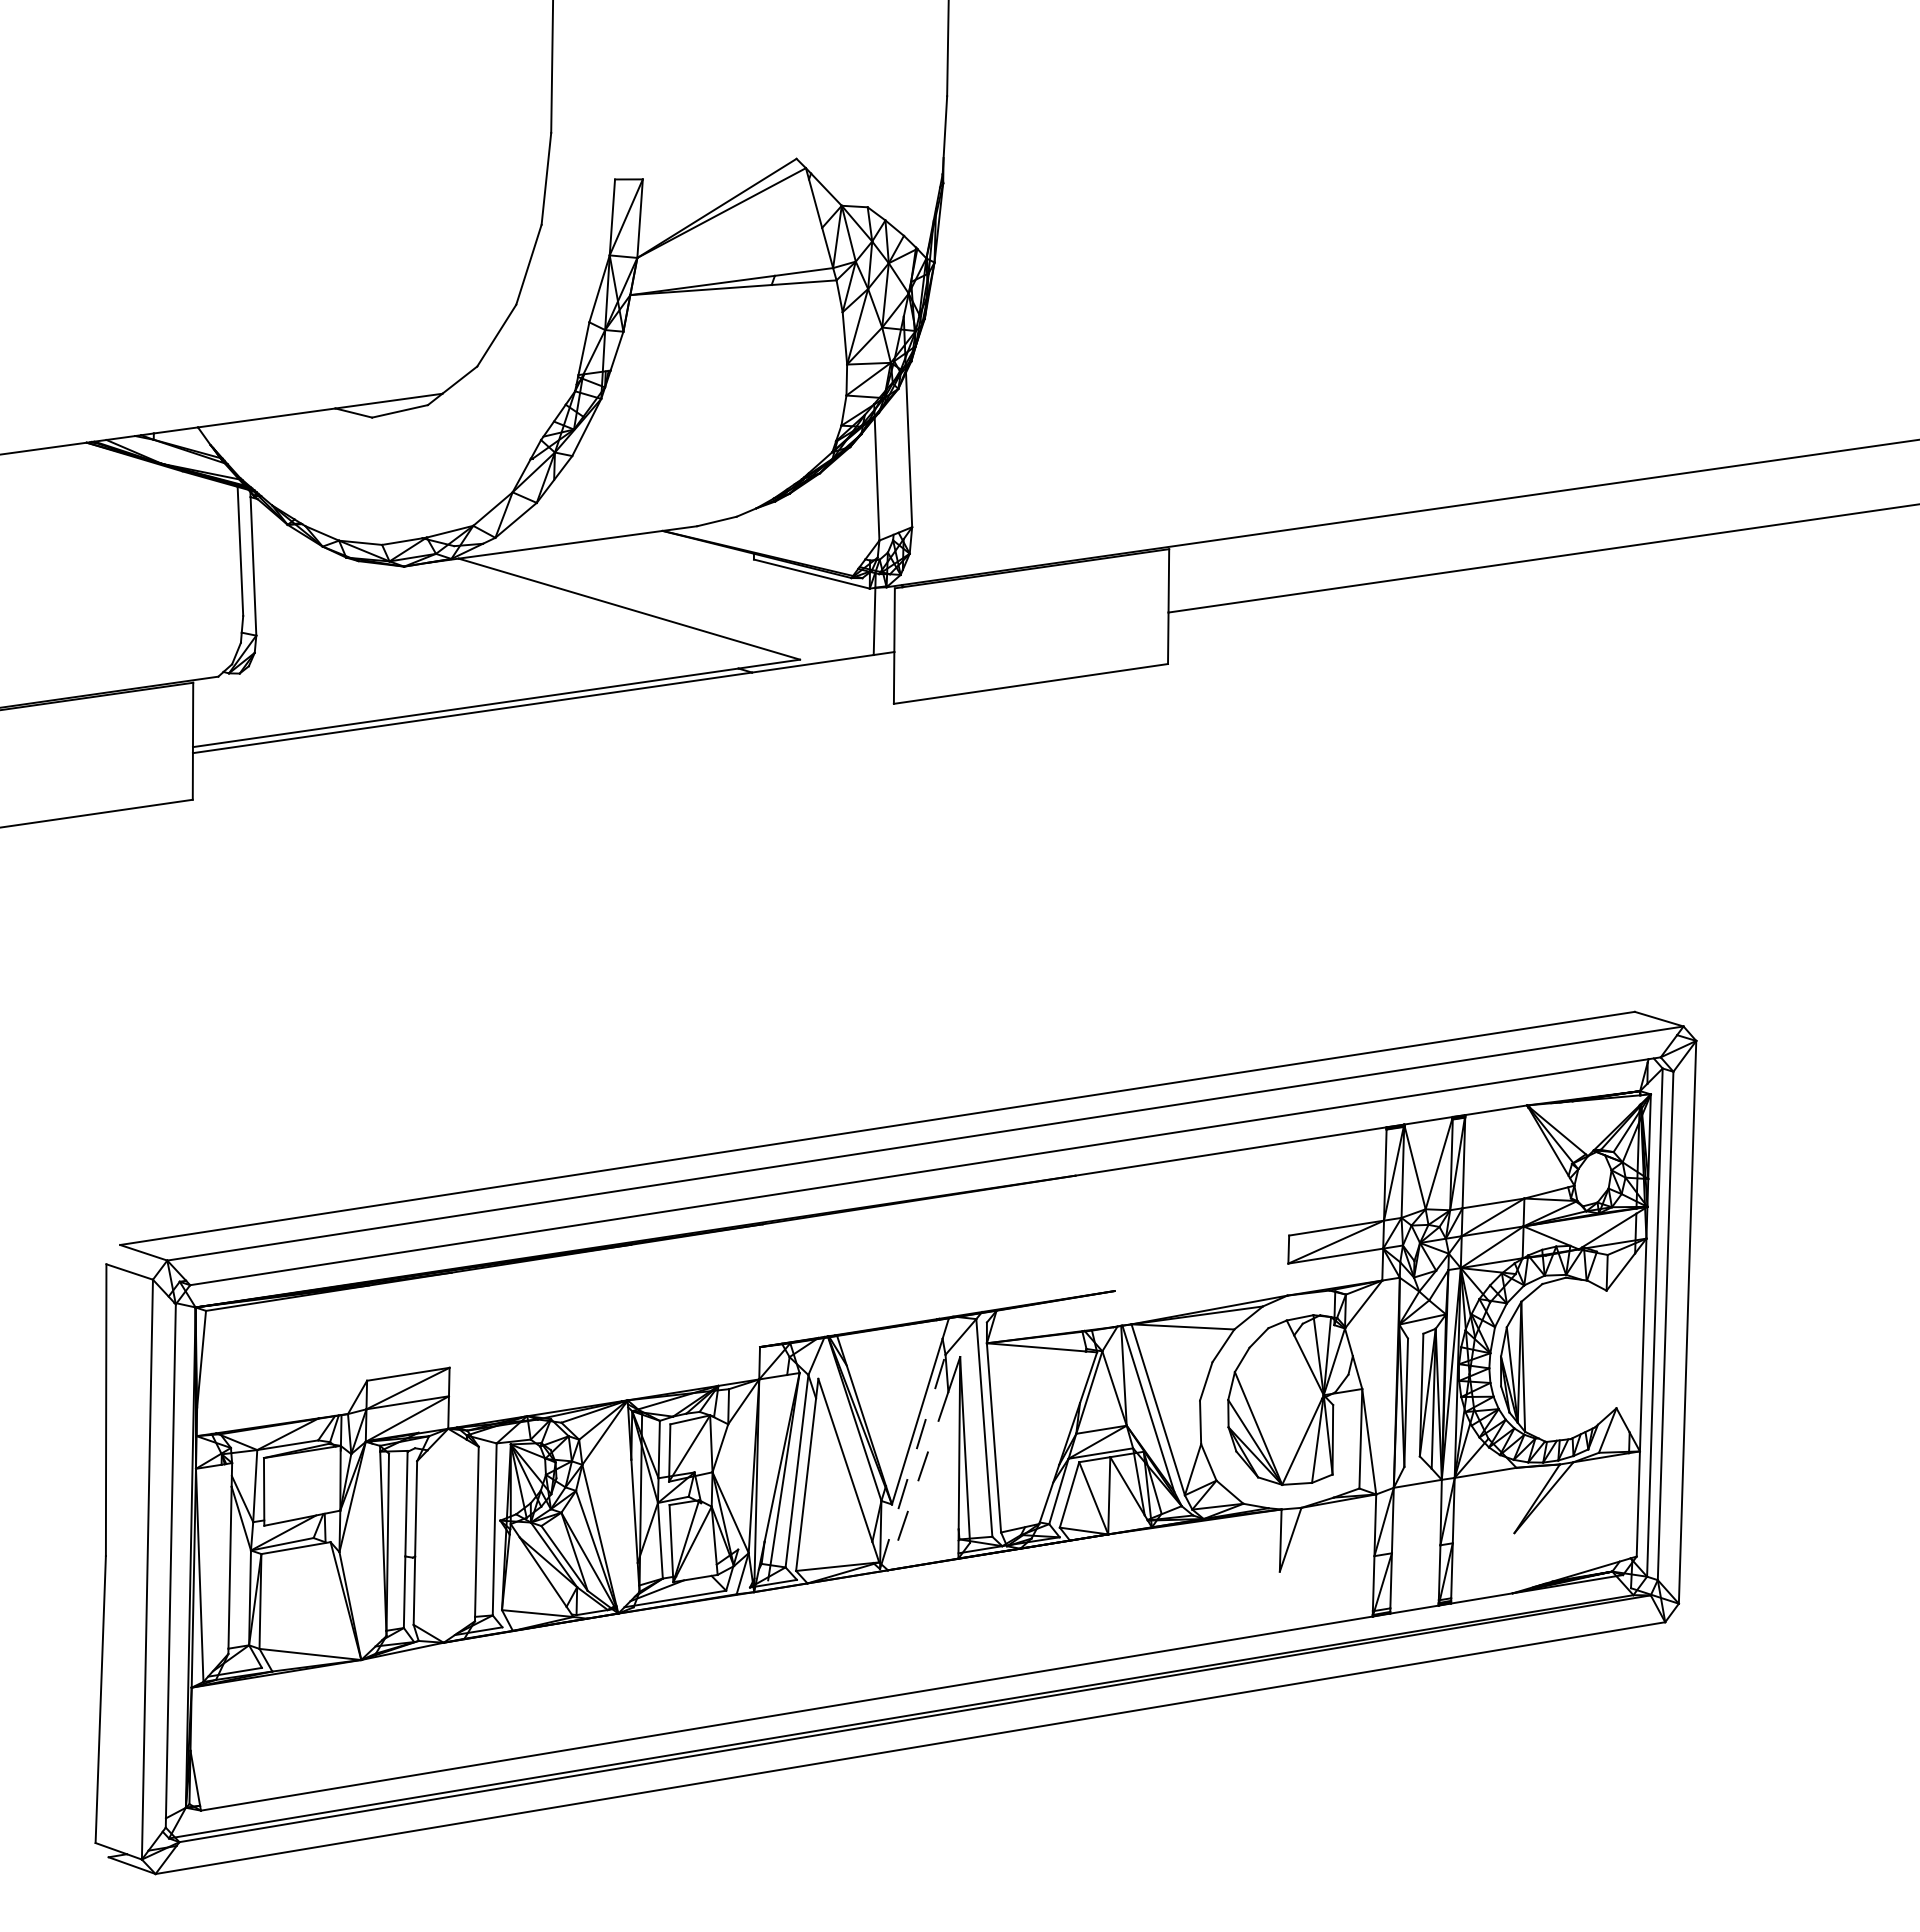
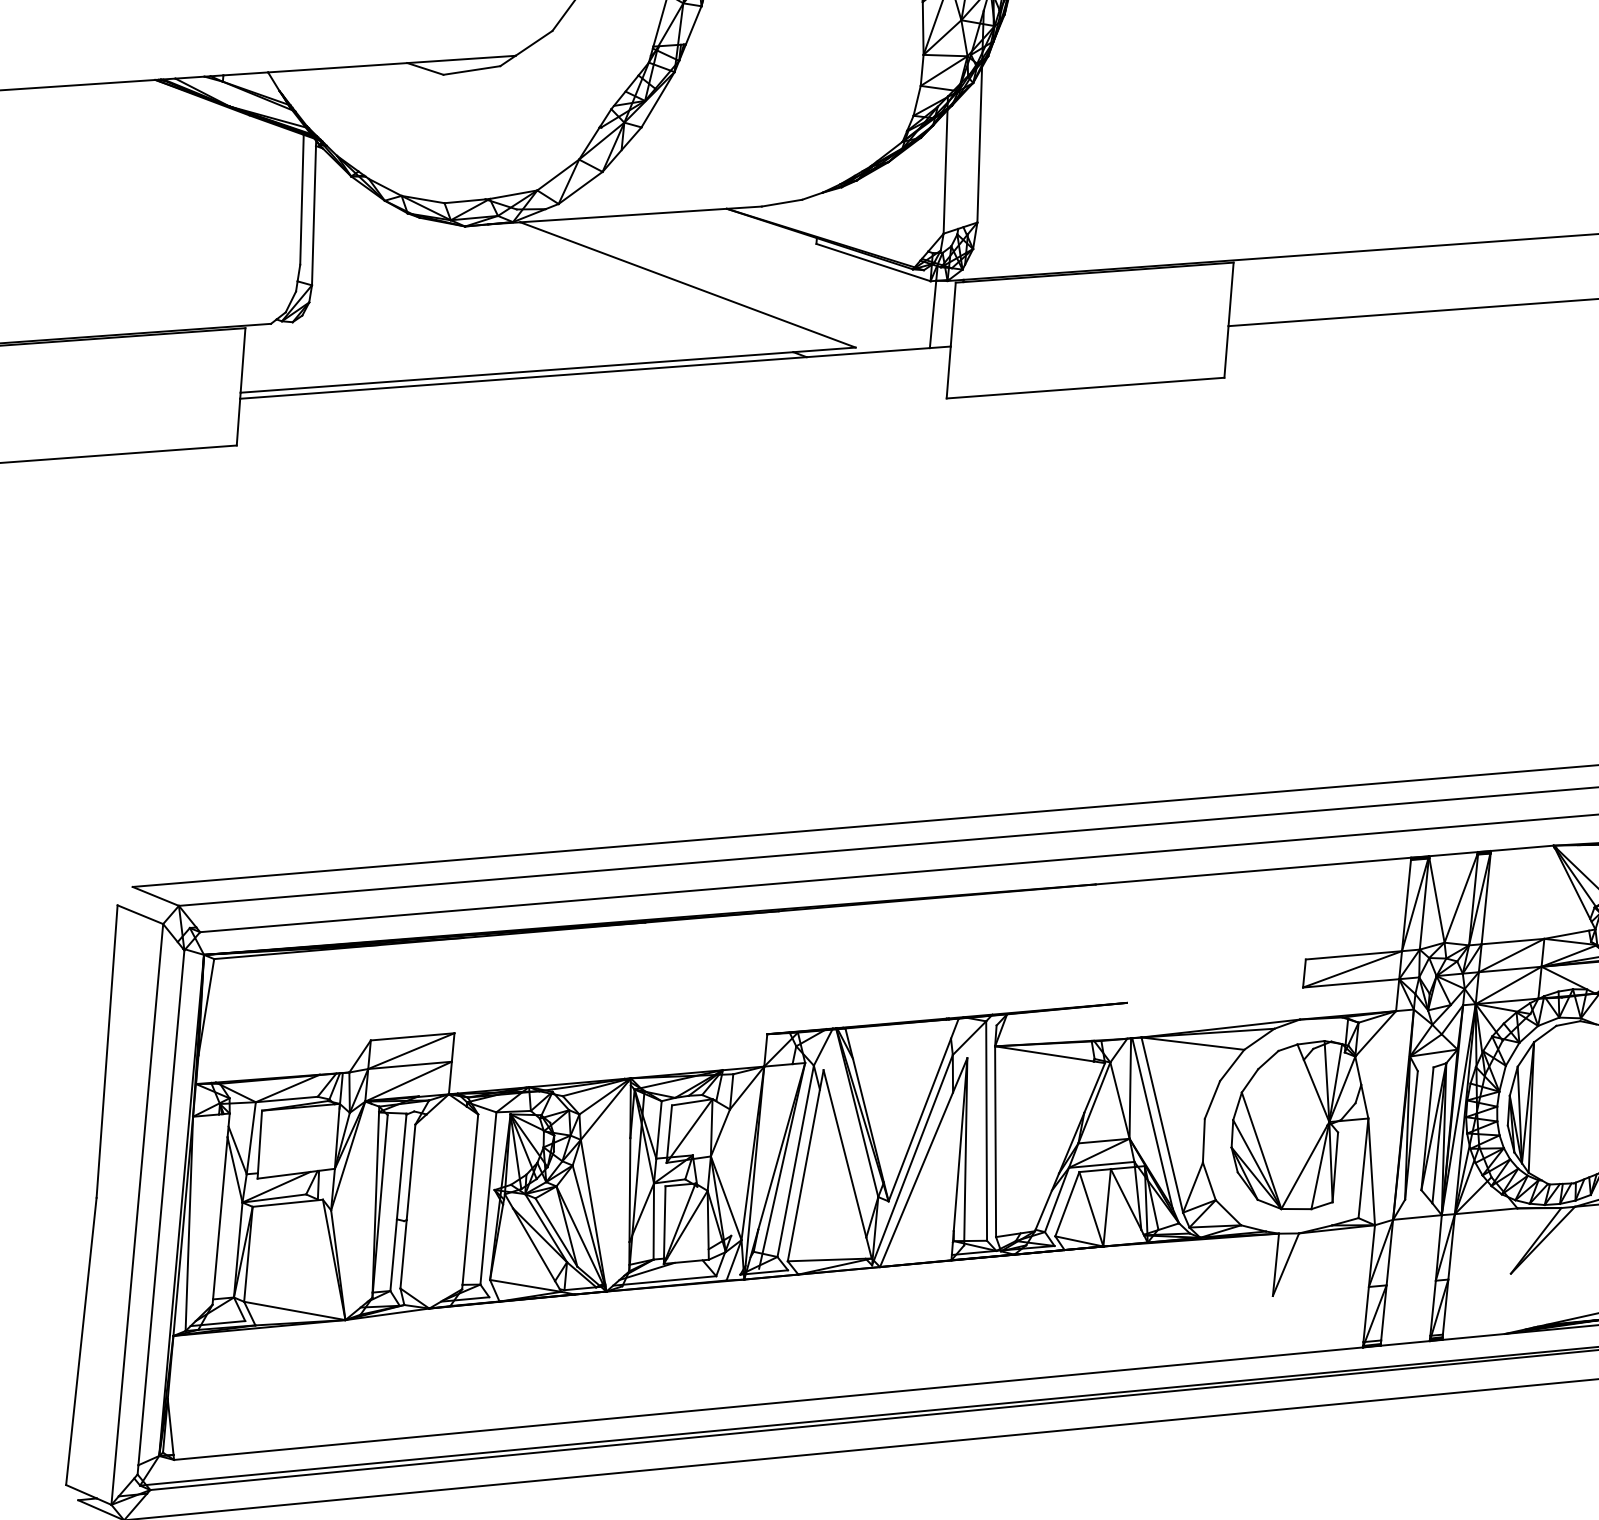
line: (912, 1461) -> (912, 1159), dashed -> solid
line: (918, 1481) -> (916, 1180), dashed -> solid

